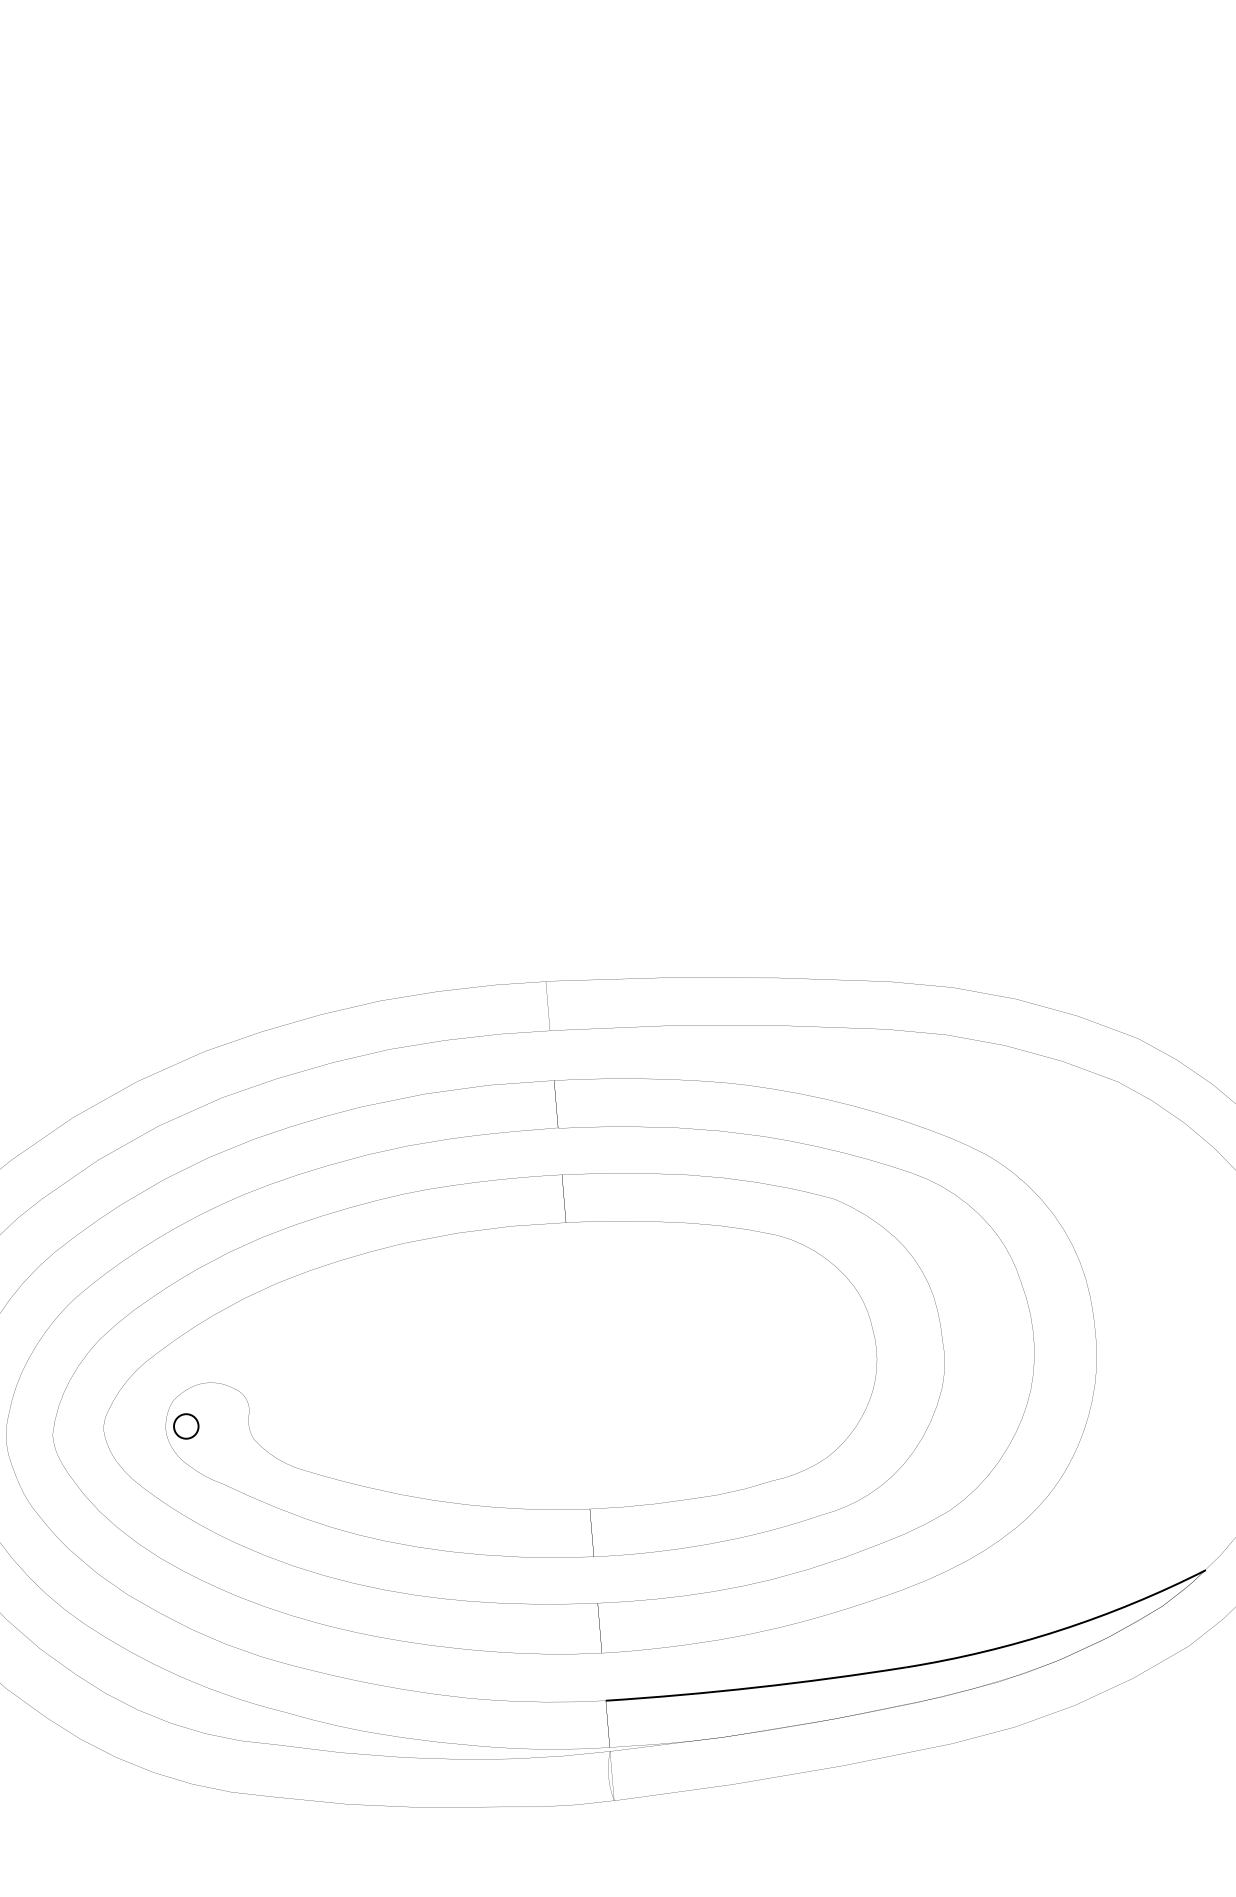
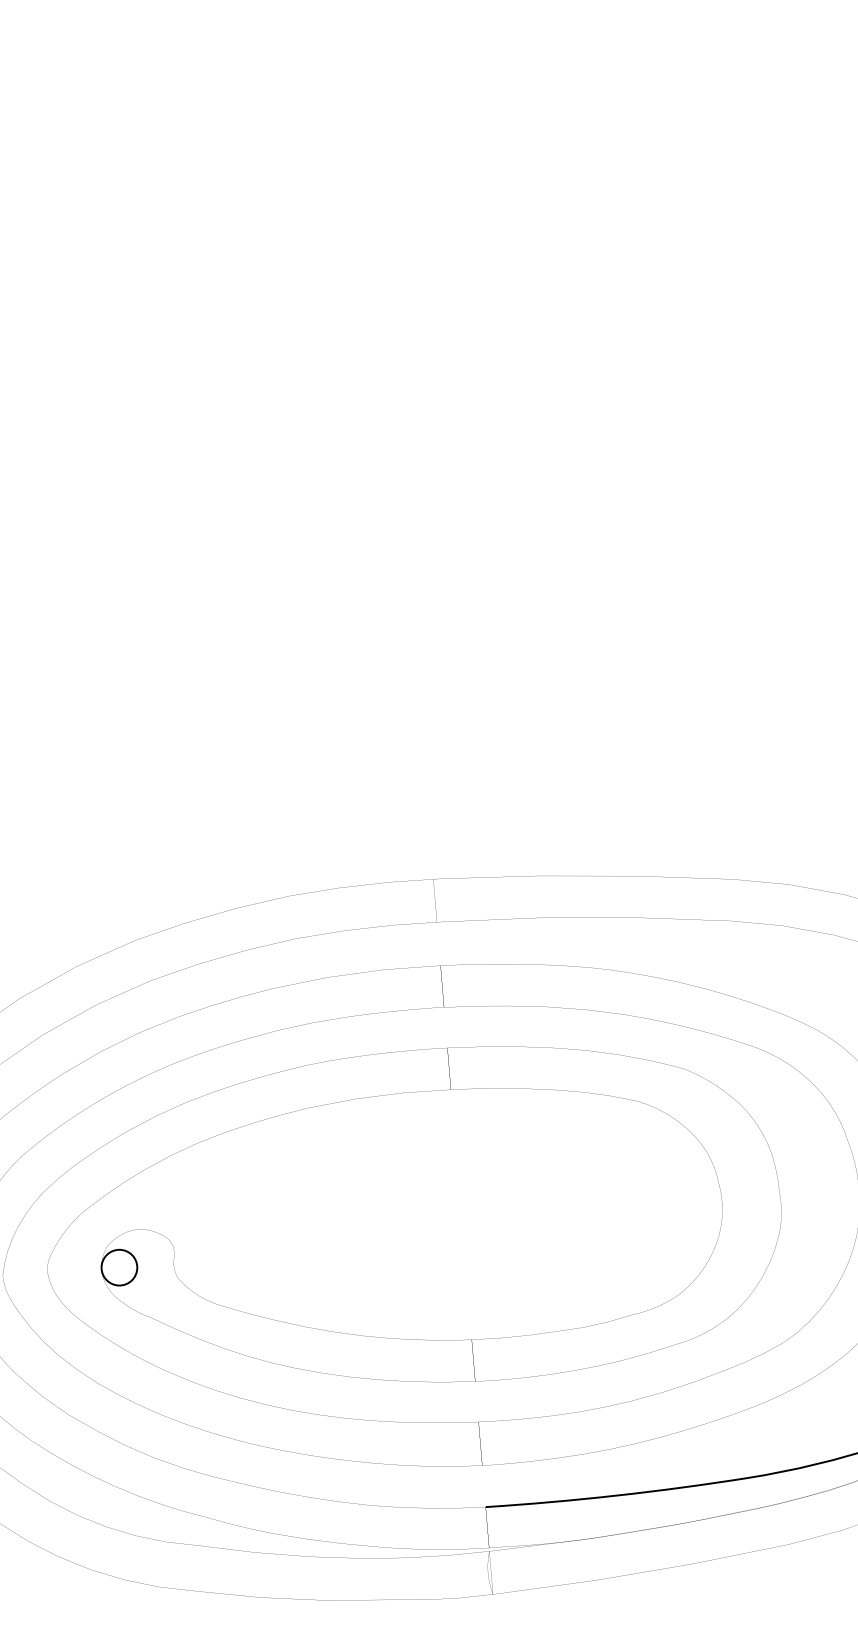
circle: (185, 1426) -> (118, 1267), size x1.67

